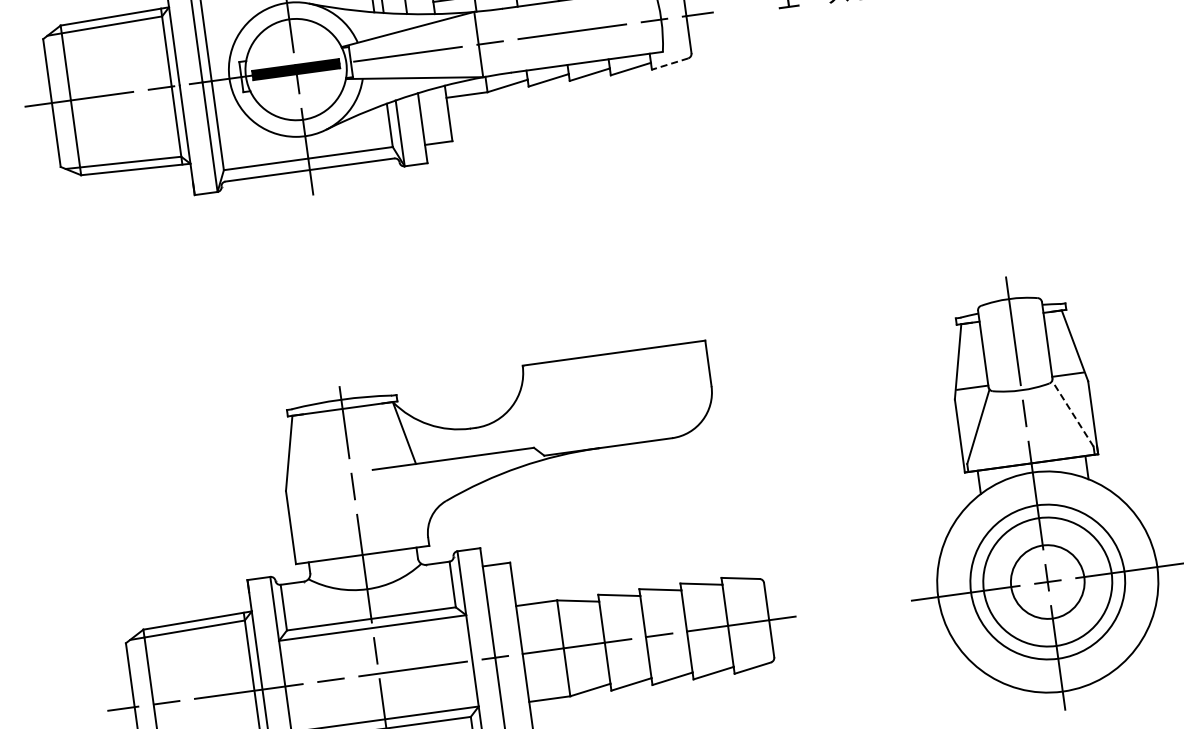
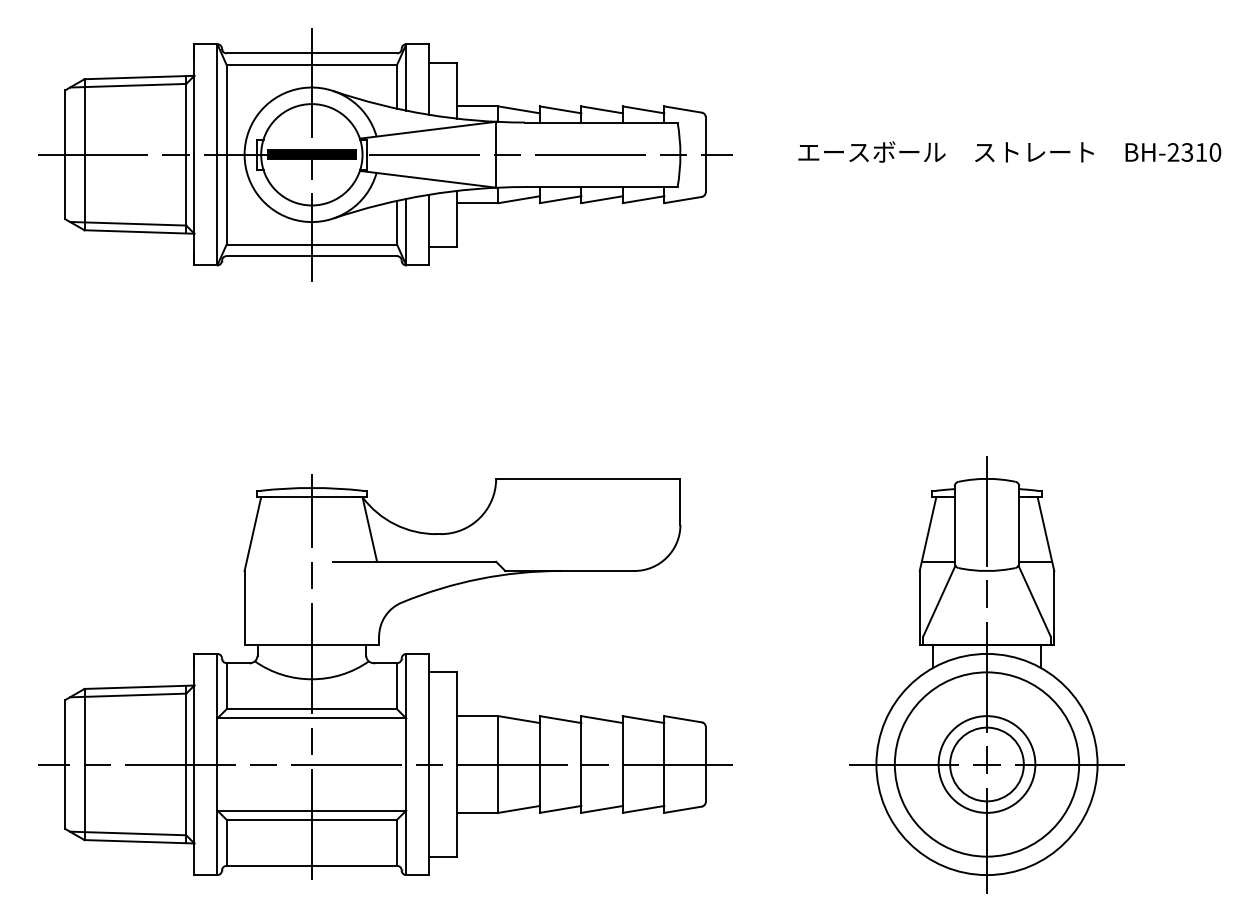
line: (669, 64) -> (682, 200), dashed -> solid
line: (1072, 414) -> (1034, 601), dashed -> solid
circle: (1047, 582) -> (986, 764), size x0.62
circle: (1047, 582) -> (986, 764), size x1.43

